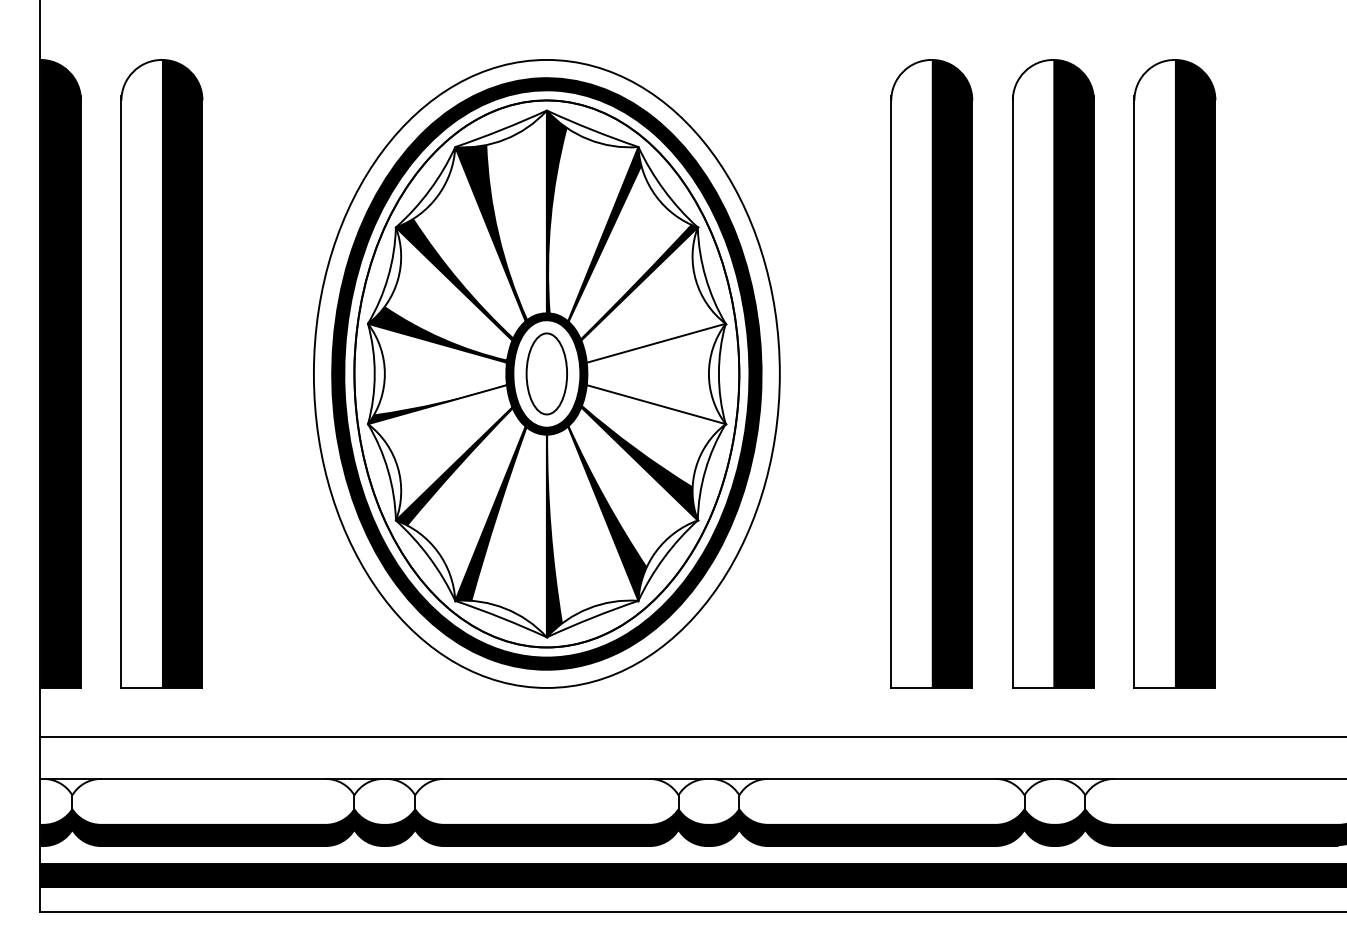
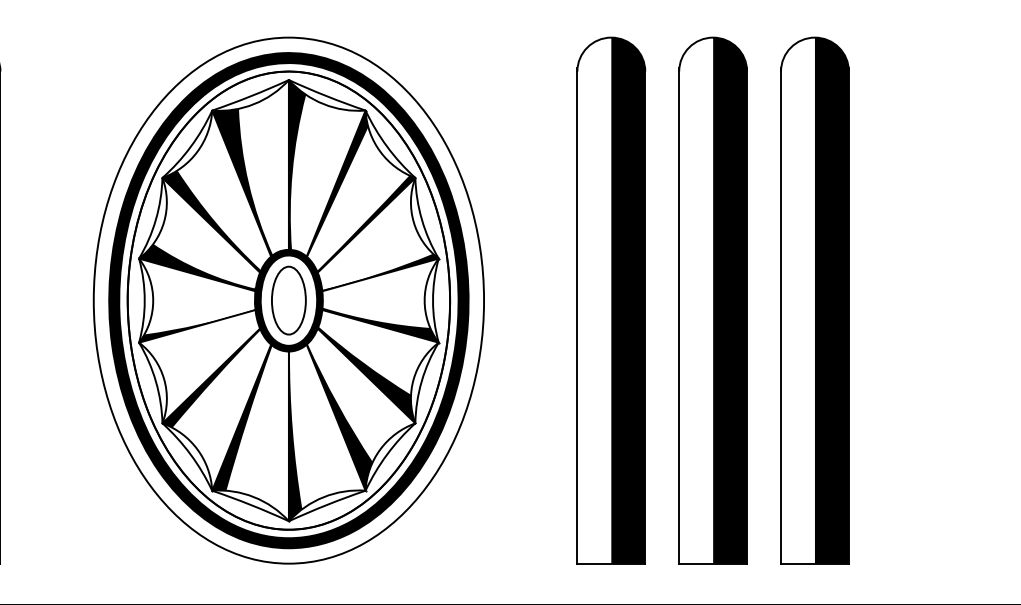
fill: (655, 340) -> (379, 272), added
fill: (655, 403) -> (379, 325), added

